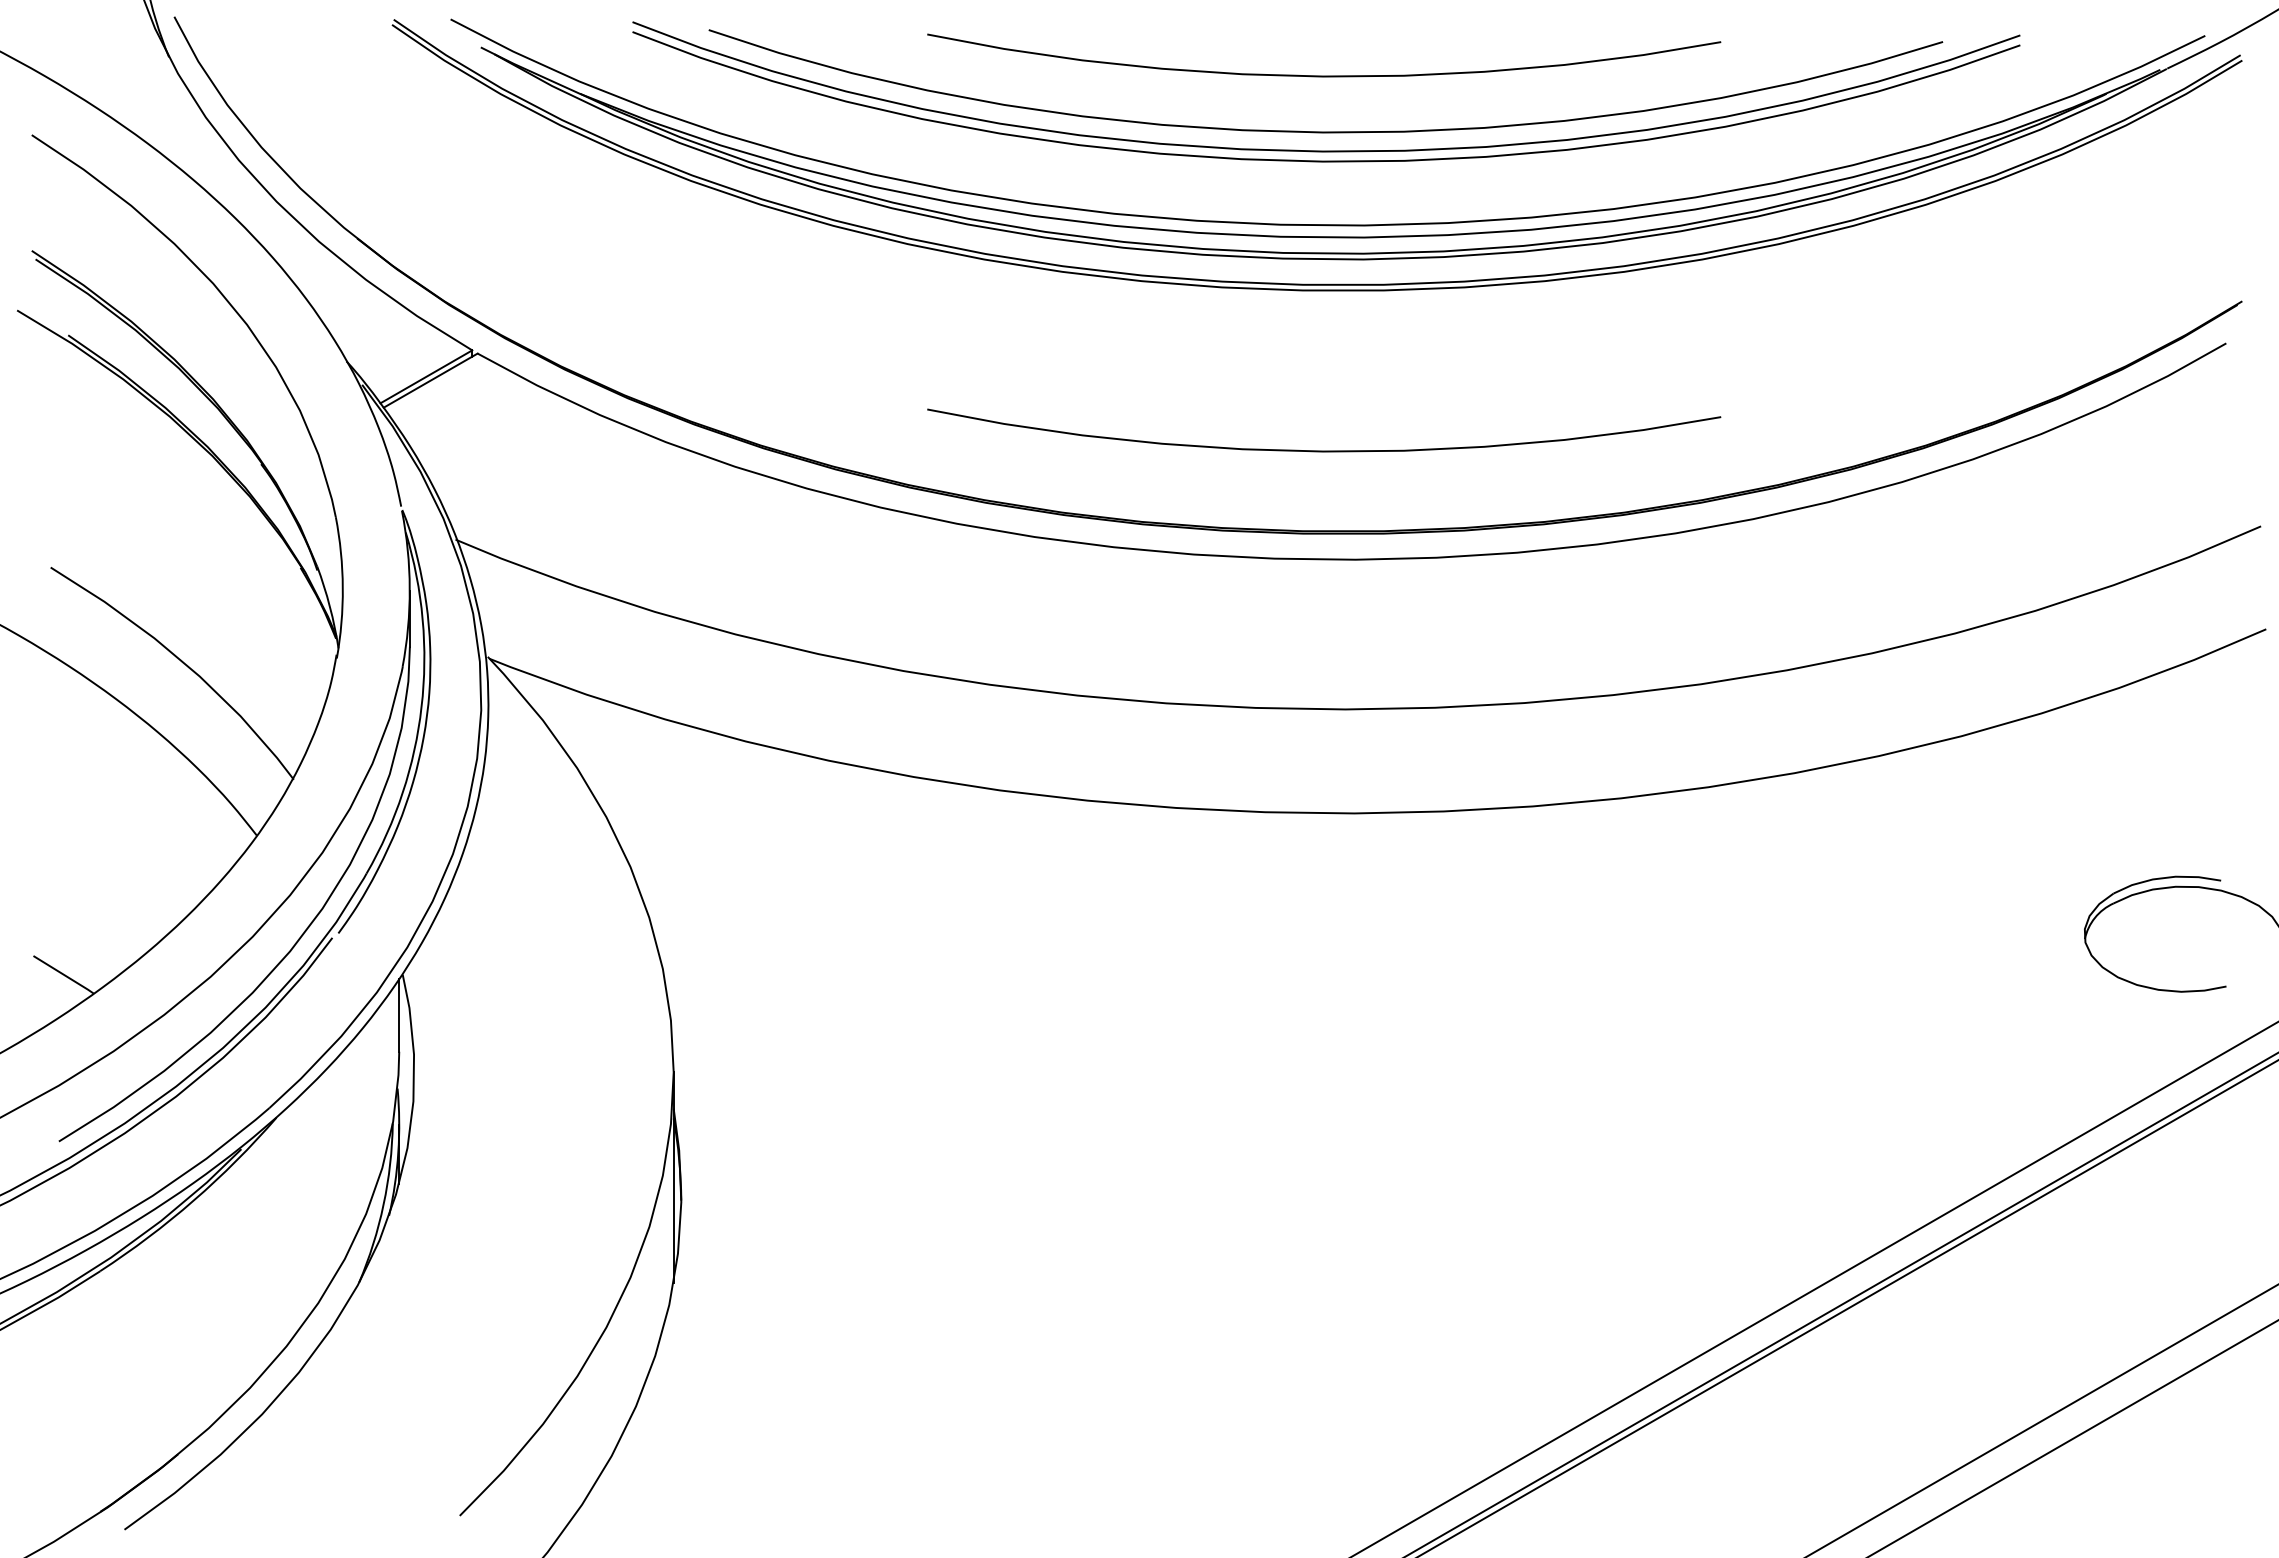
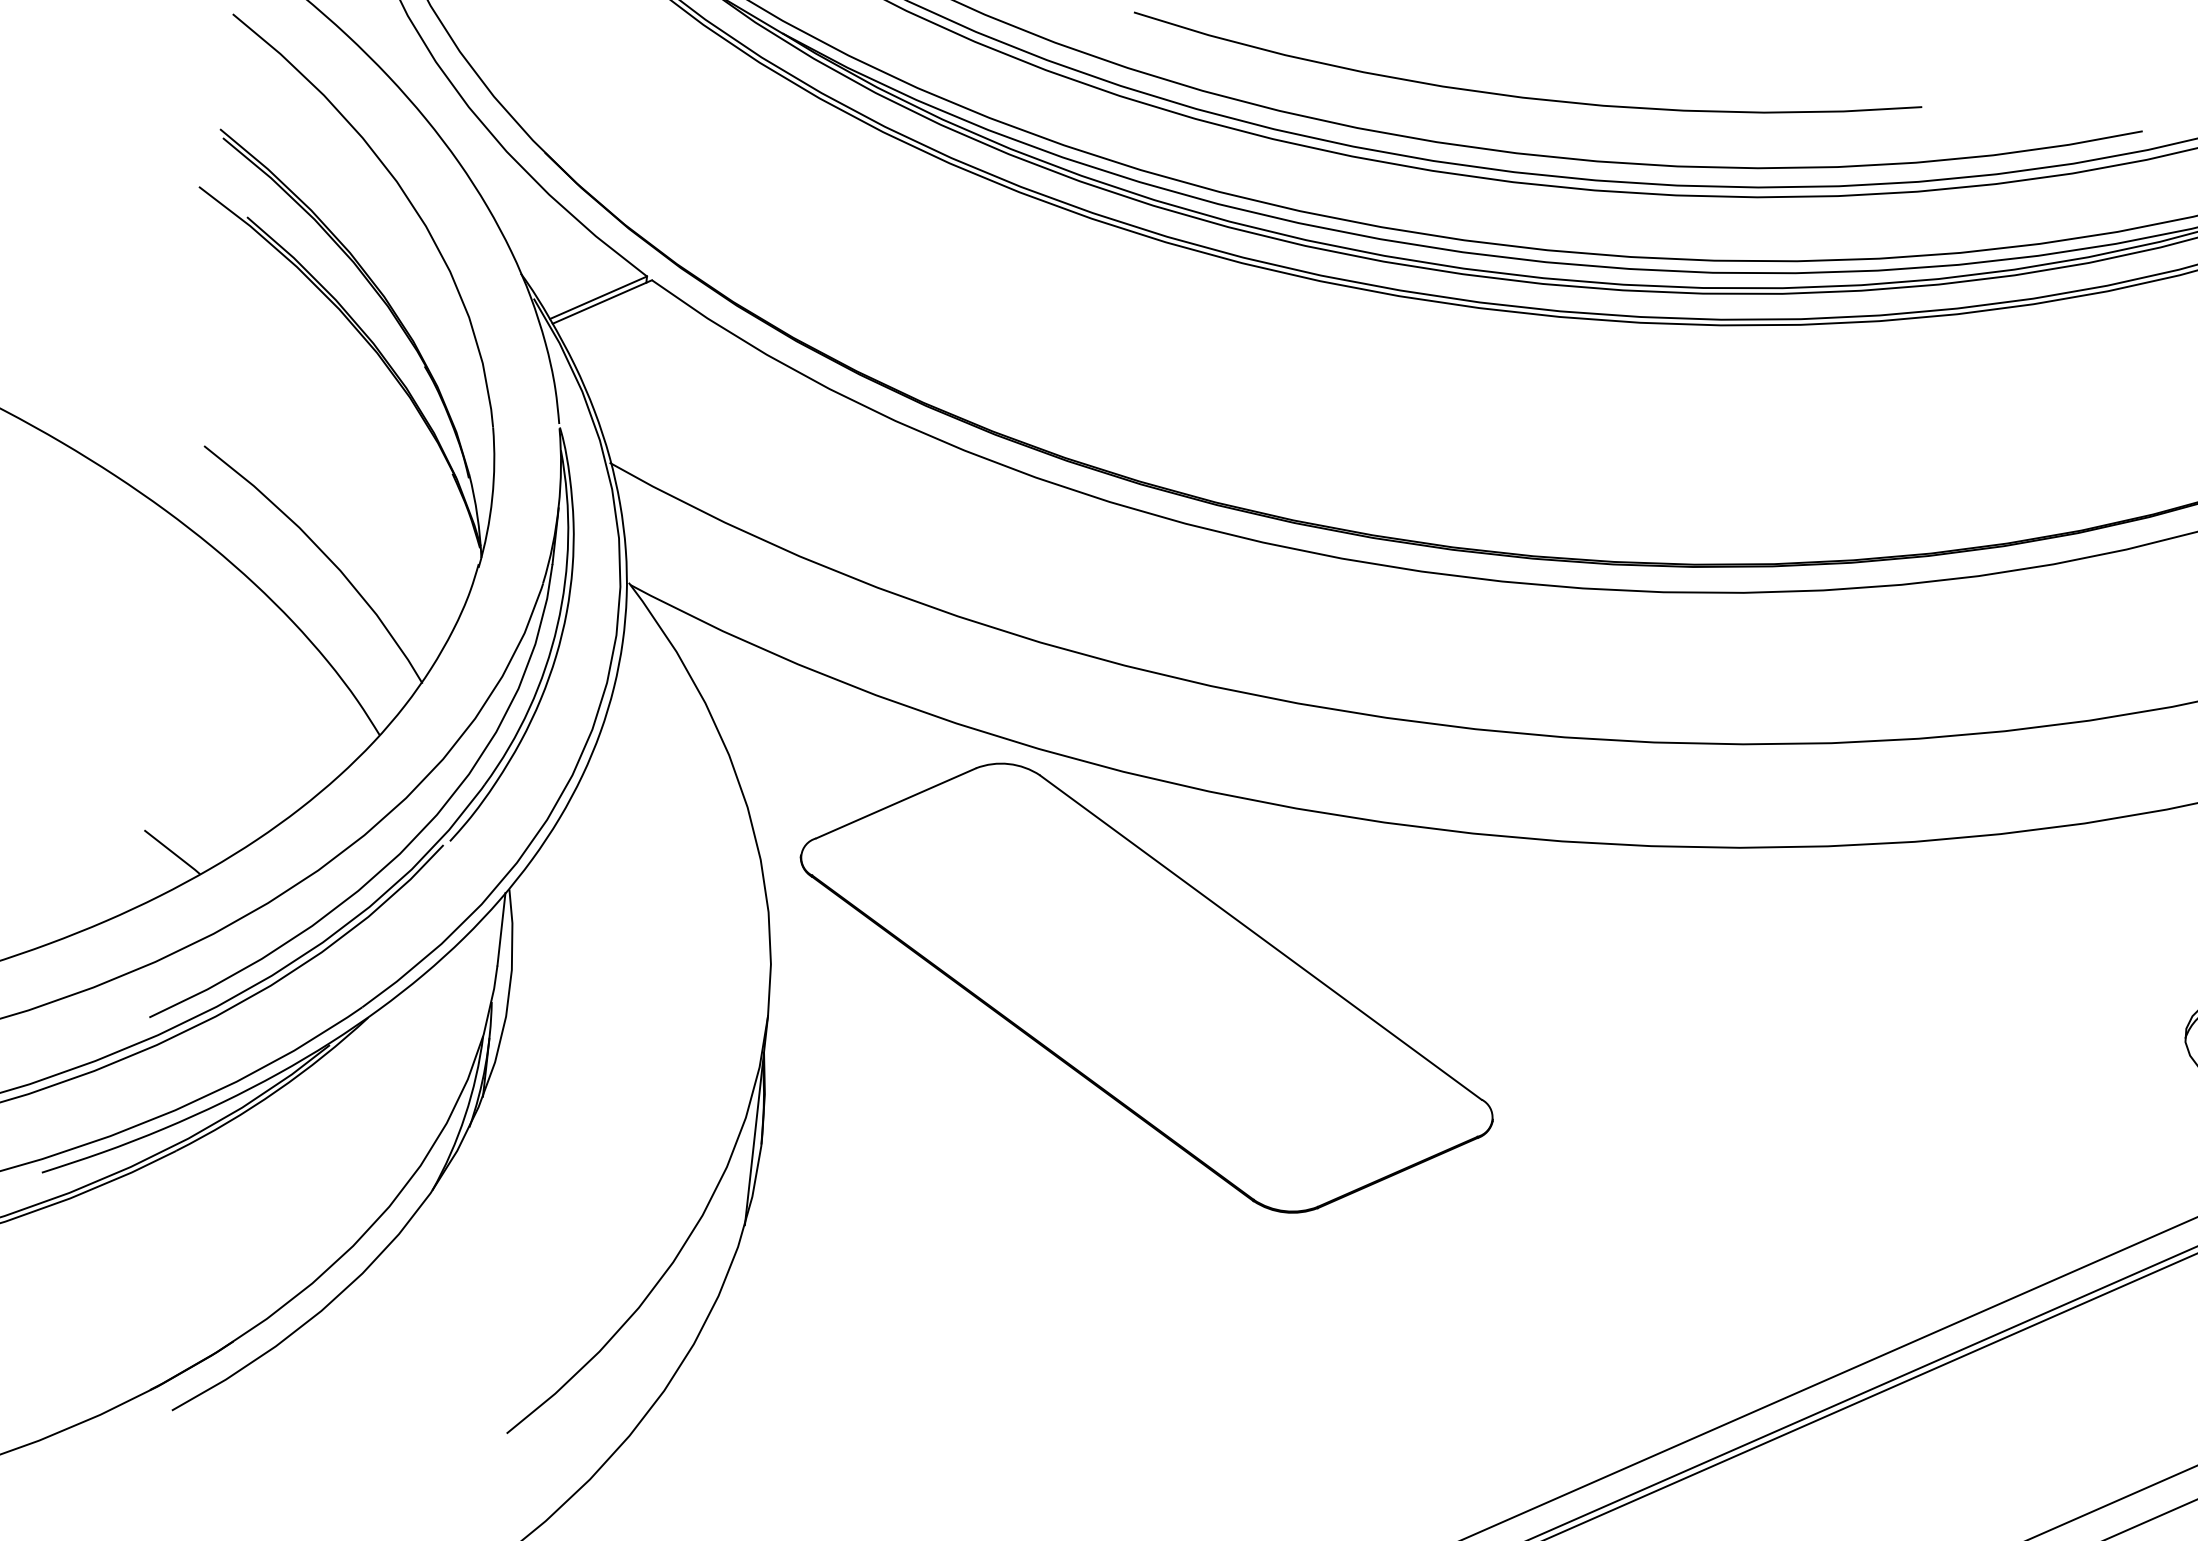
curve: (1324, 450) -> (1483, 469), removed
part: (1047, 1002) -> (1147, 987), added

